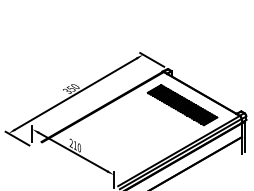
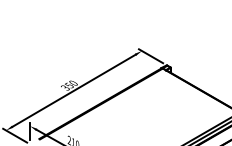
part: (182, 105) -> (181, 102), removed

